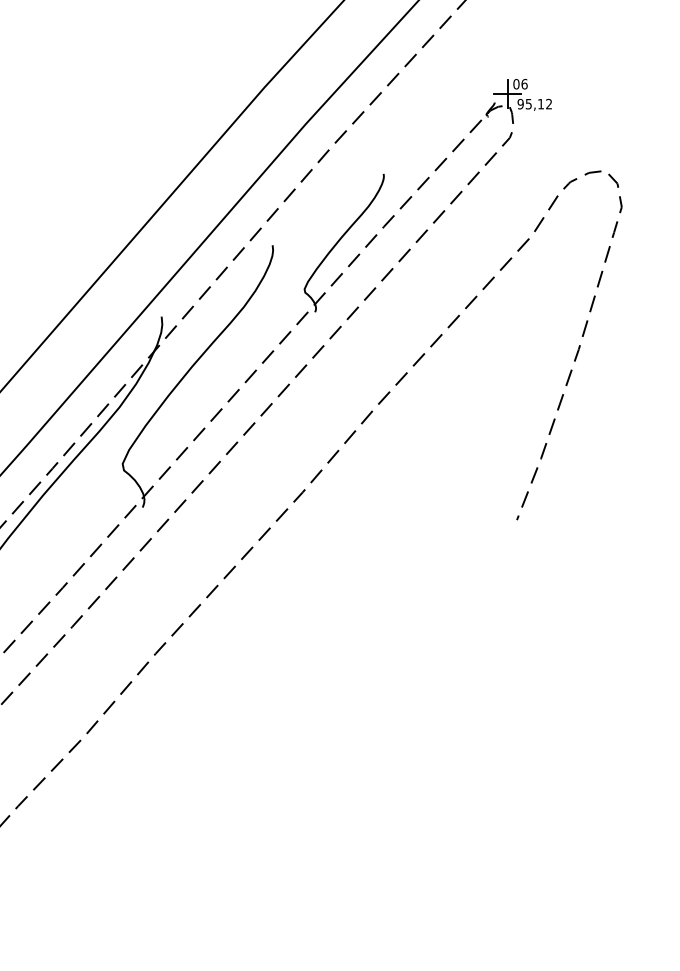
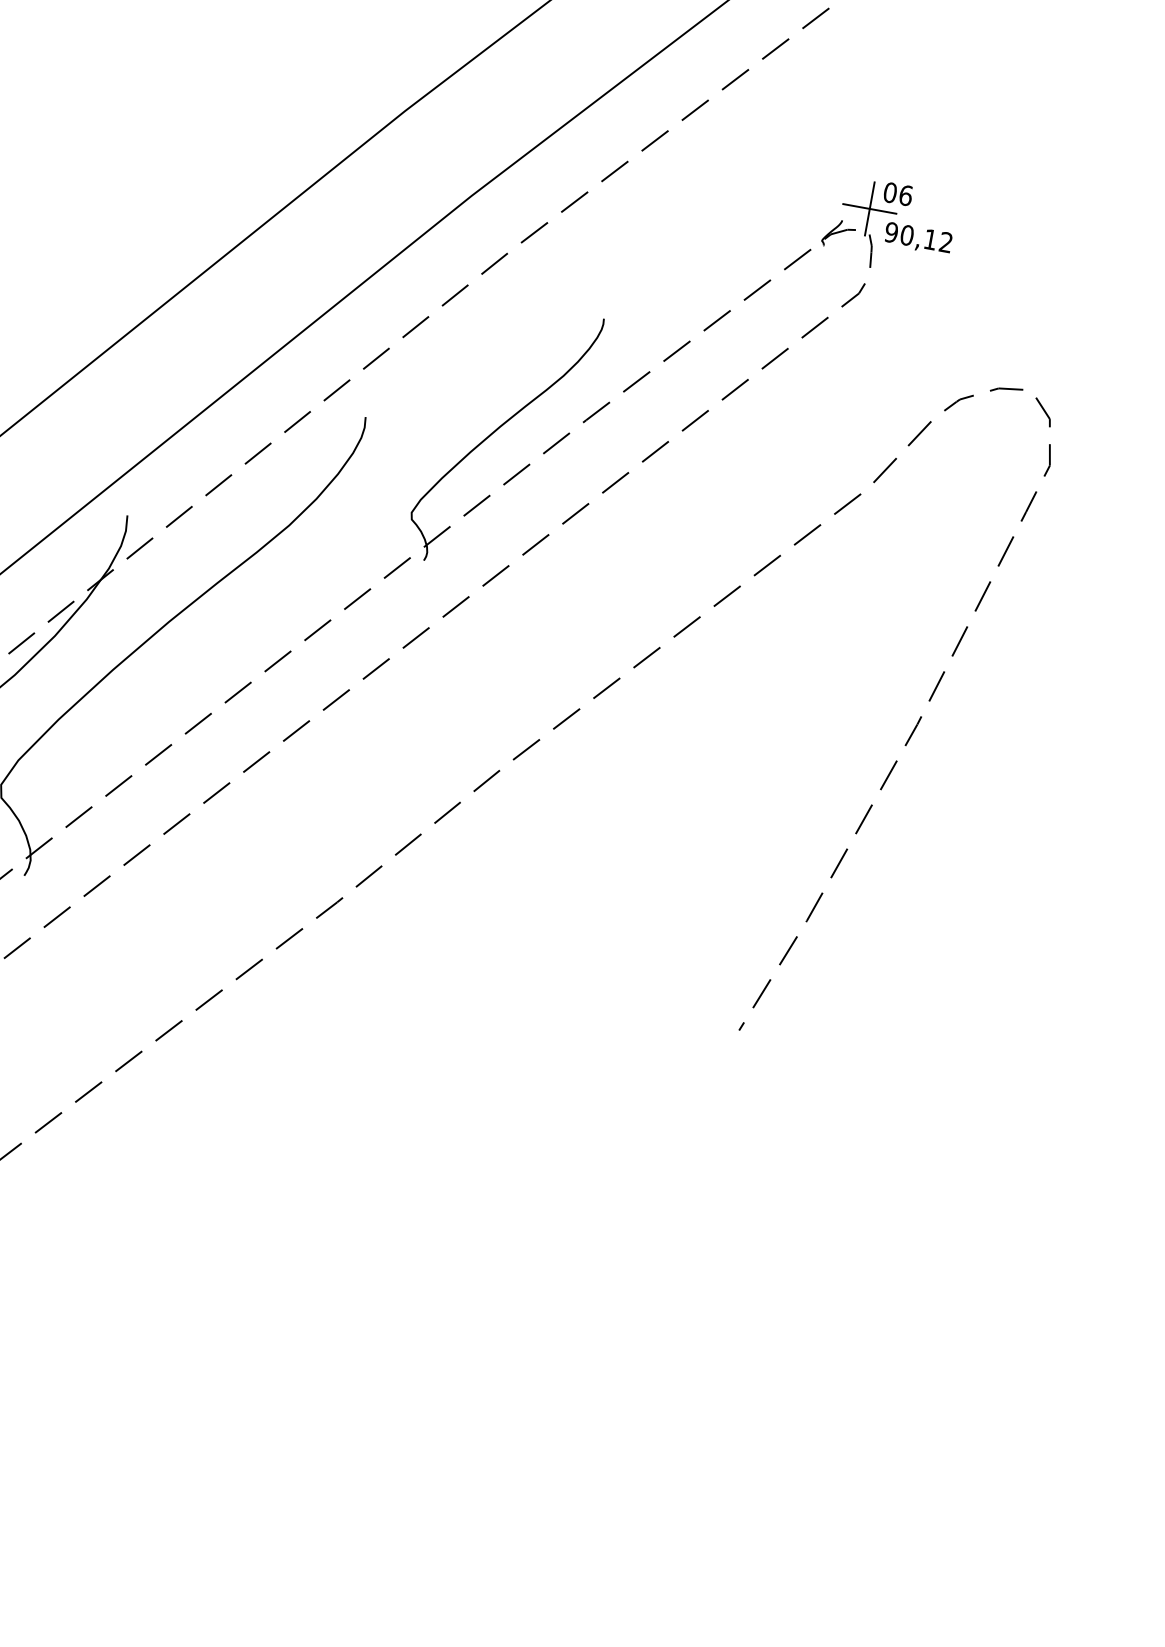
text: (528, 103) -> (906, 233), 95,12 -> 90,12

